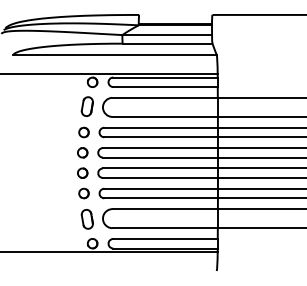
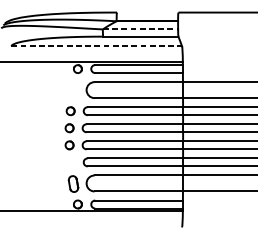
line: (167, 35) -> (140, 29), solid -> dashed
line: (114, 55) -> (96, 46), solid -> dashed
part: (86, 106) -> (72, 89), removed
part: (83, 193) -> (70, 162), removed

